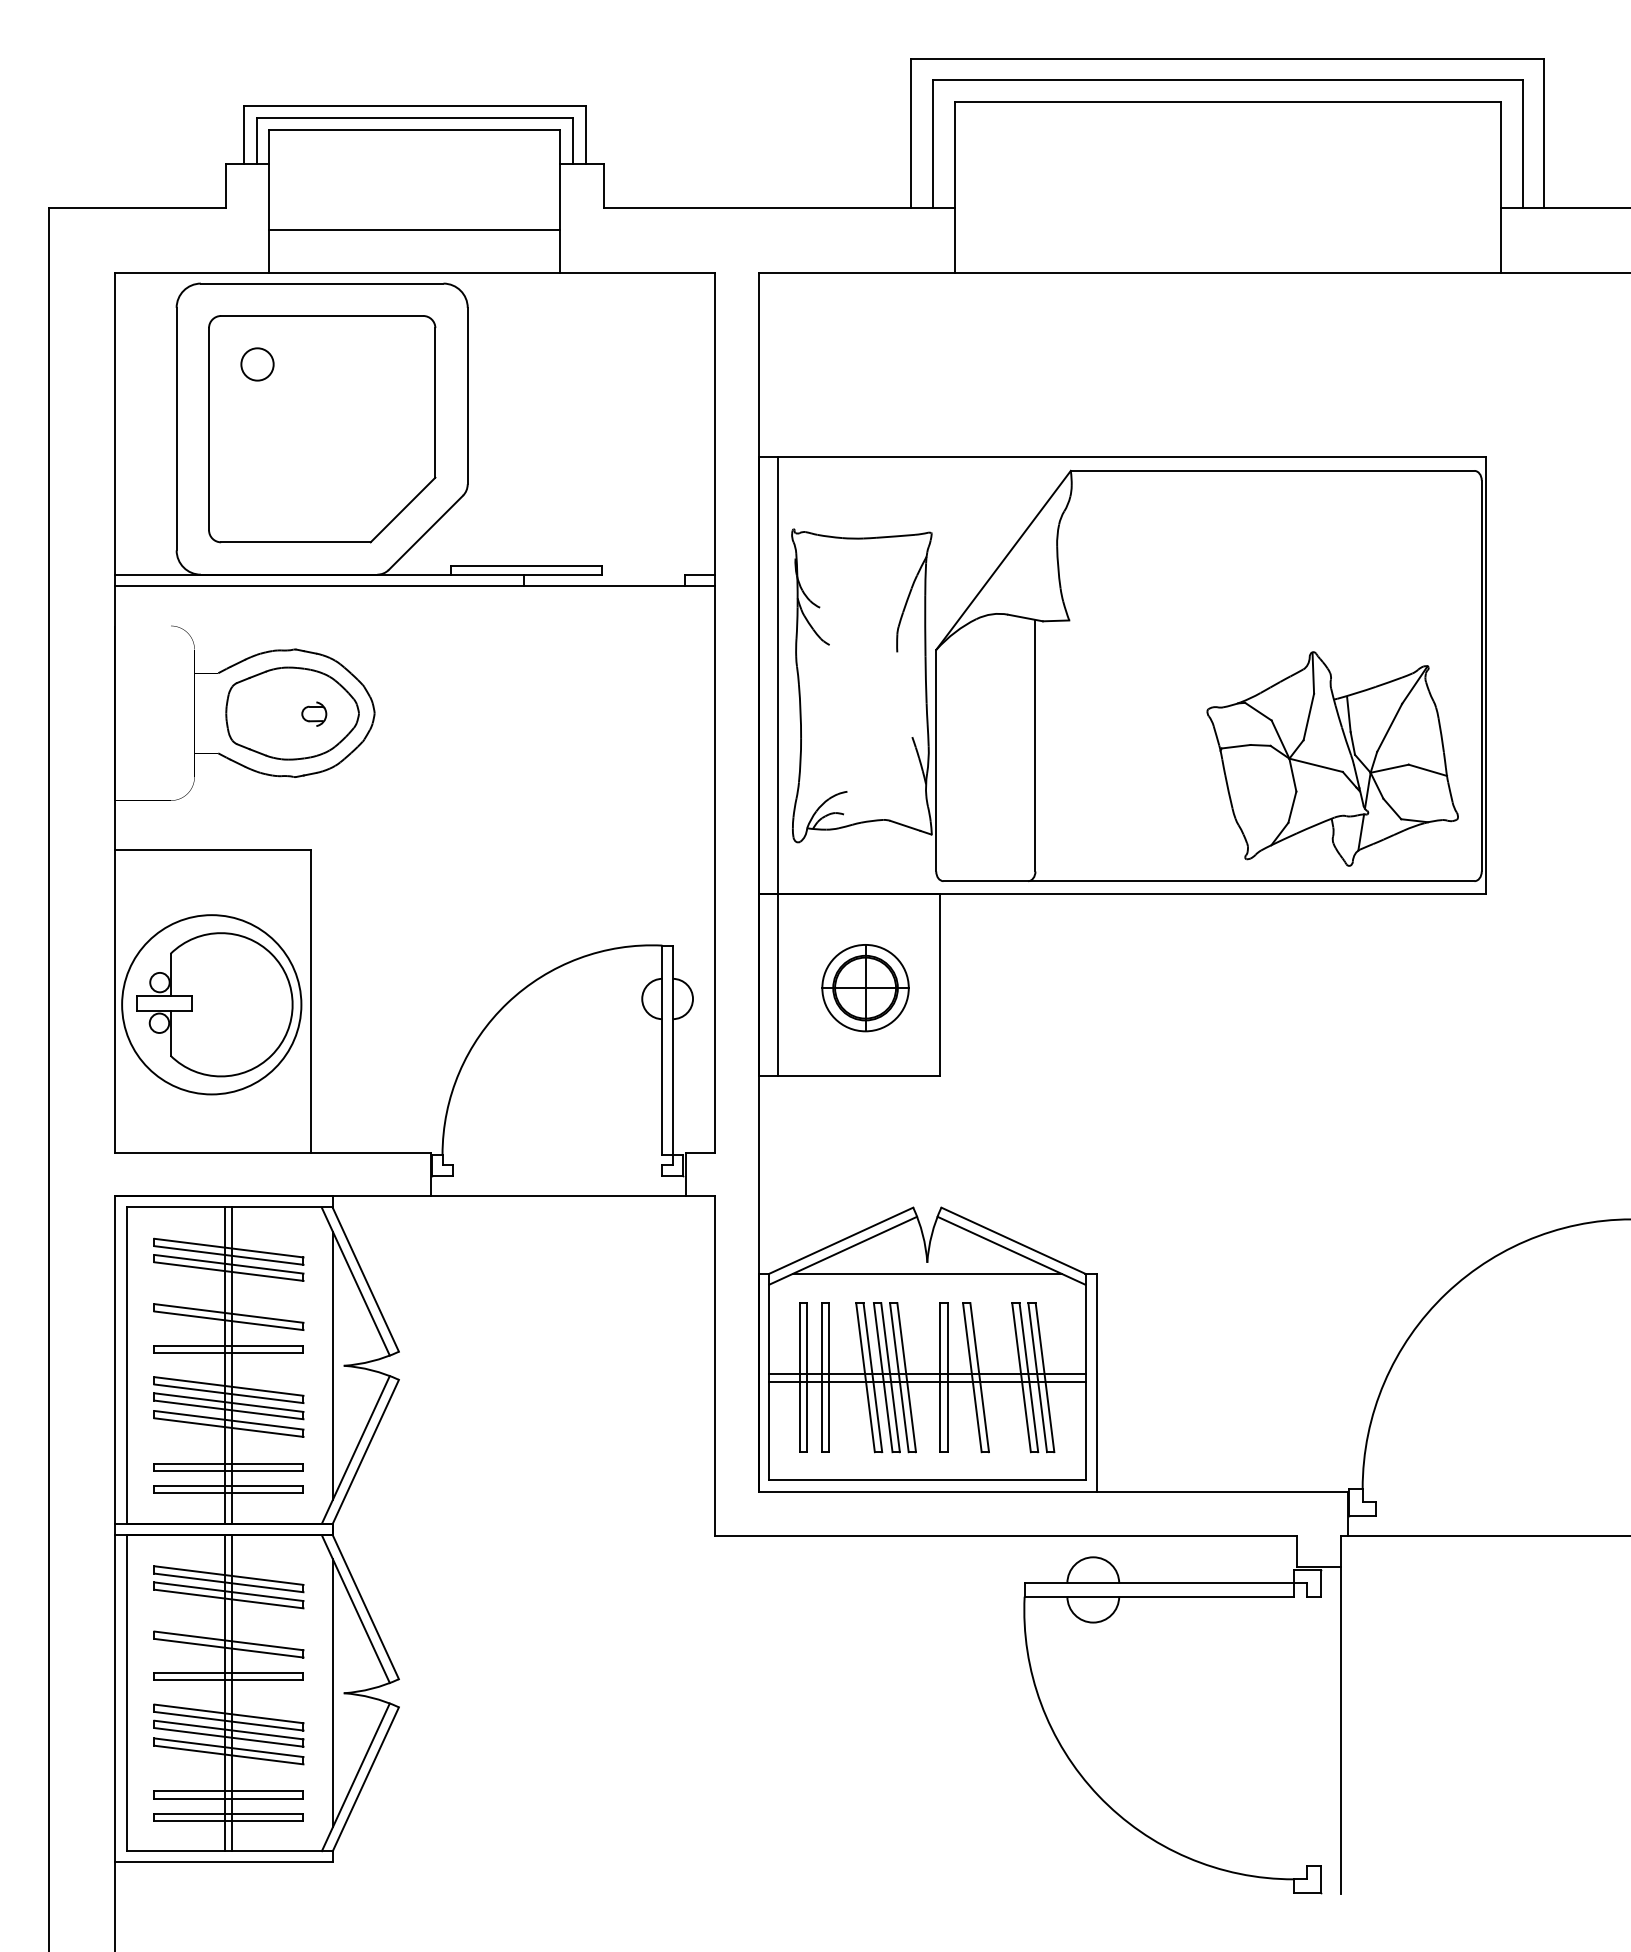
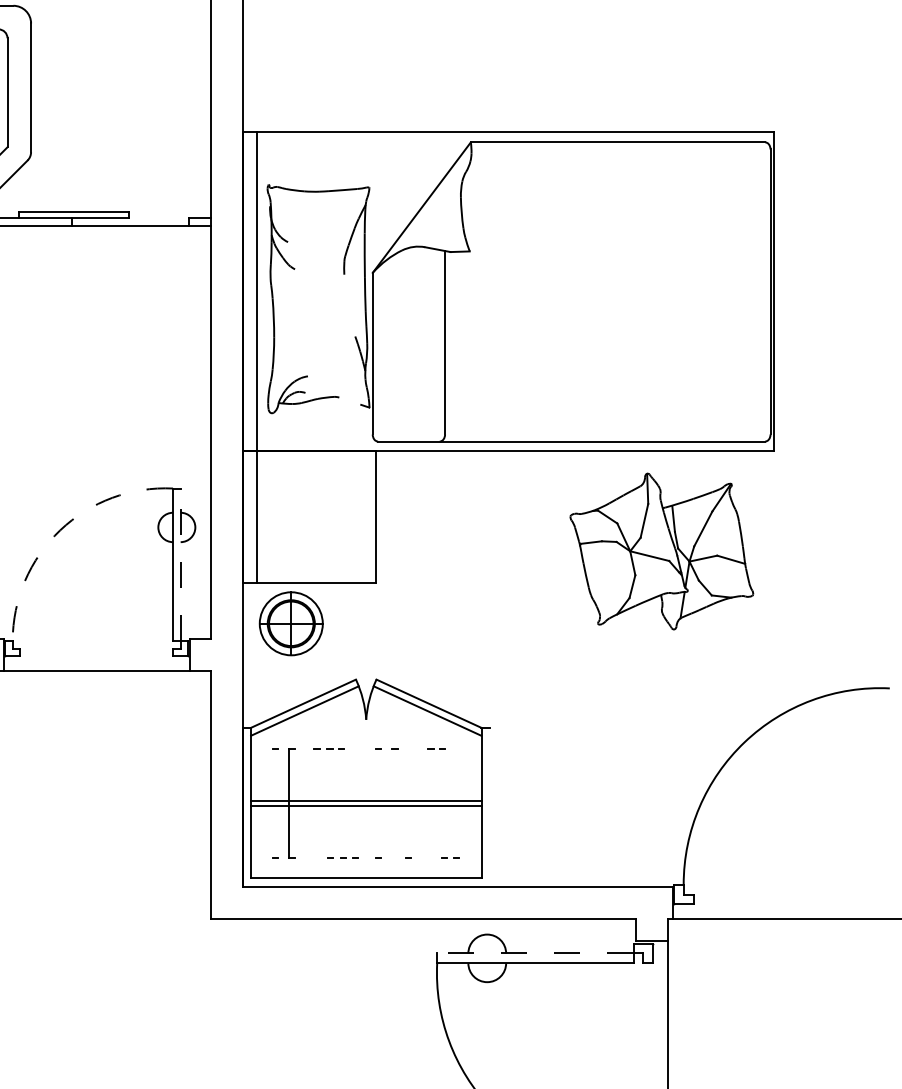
part: (1332, 758) -> (661, 551), moved
line: (905, 825) -> (350, 400), removed
part: (865, 988) -> (291, 624), moved
arc: (507, 1003) -> (60, 530), solid -> dashed
line: (672, 1050) -> (180, 565), solid -> dashed
line: (927, 1273) -> (366, 727), removed
line: (799, 1377) -> (273, 803), removed
line: (806, 1377) -> (278, 803), removed
line: (829, 1377) -> (294, 803), removed
line: (865, 1377) -> (321, 803), removed
line: (872, 1377) -> (326, 803), removed
line: (882, 1377) -> (333, 803), removed
line: (890, 1377) -> (339, 803), removed
line: (899, 1377) -> (345, 803), removed
line: (906, 1377) -> (351, 803), removed
line: (940, 1377) -> (375, 803), removed
line: (947, 1377) -> (380, 803), removed
line: (972, 1377) -> (399, 803), removed
line: (979, 1377) -> (404, 803), removed
line: (1021, 1377) -> (434, 803), removed
line: (1028, 1377) -> (440, 803), removed
line: (1037, 1377) -> (446, 803), removed
line: (1044, 1377) -> (451, 803), removed
line: (1096, 1382) -> (489, 807), removed
line: (1159, 1583) -> (535, 953), solid -> dashed

